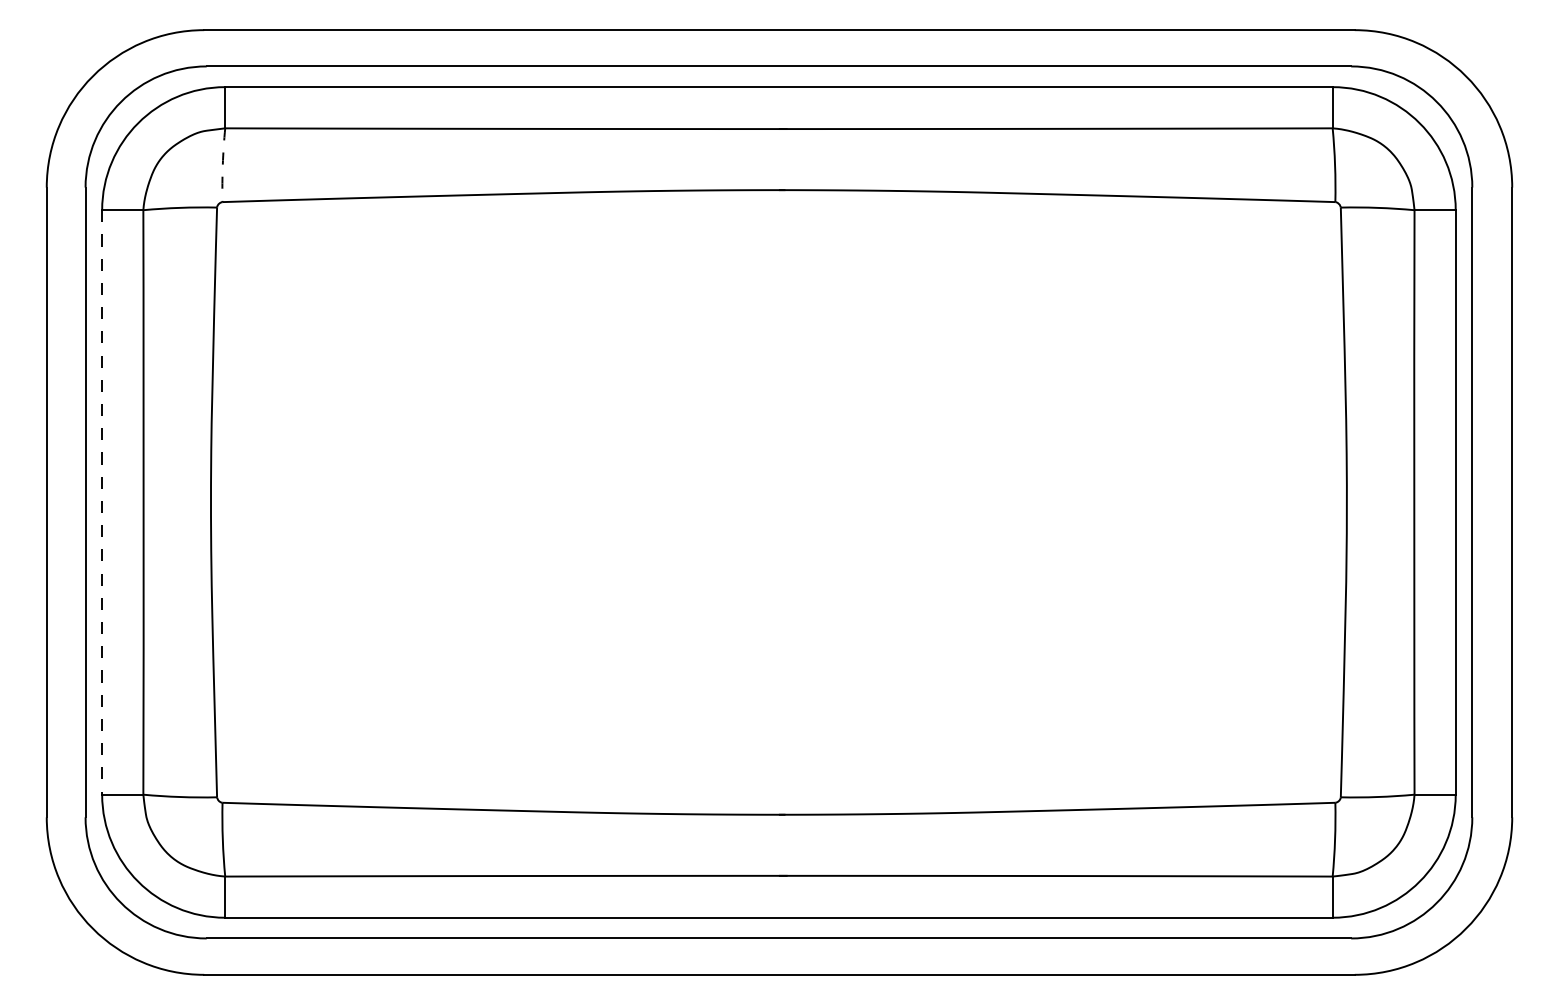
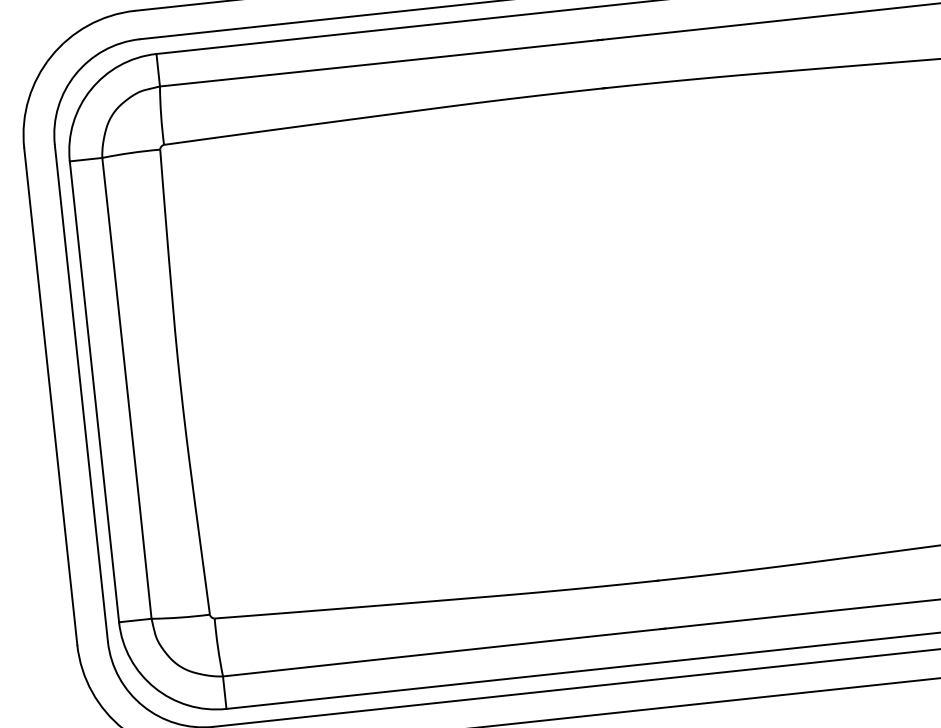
arc: (222, 165) -> (160, 116), dashed -> solid
line: (102, 502) -> (94, 391), dashed -> solid

